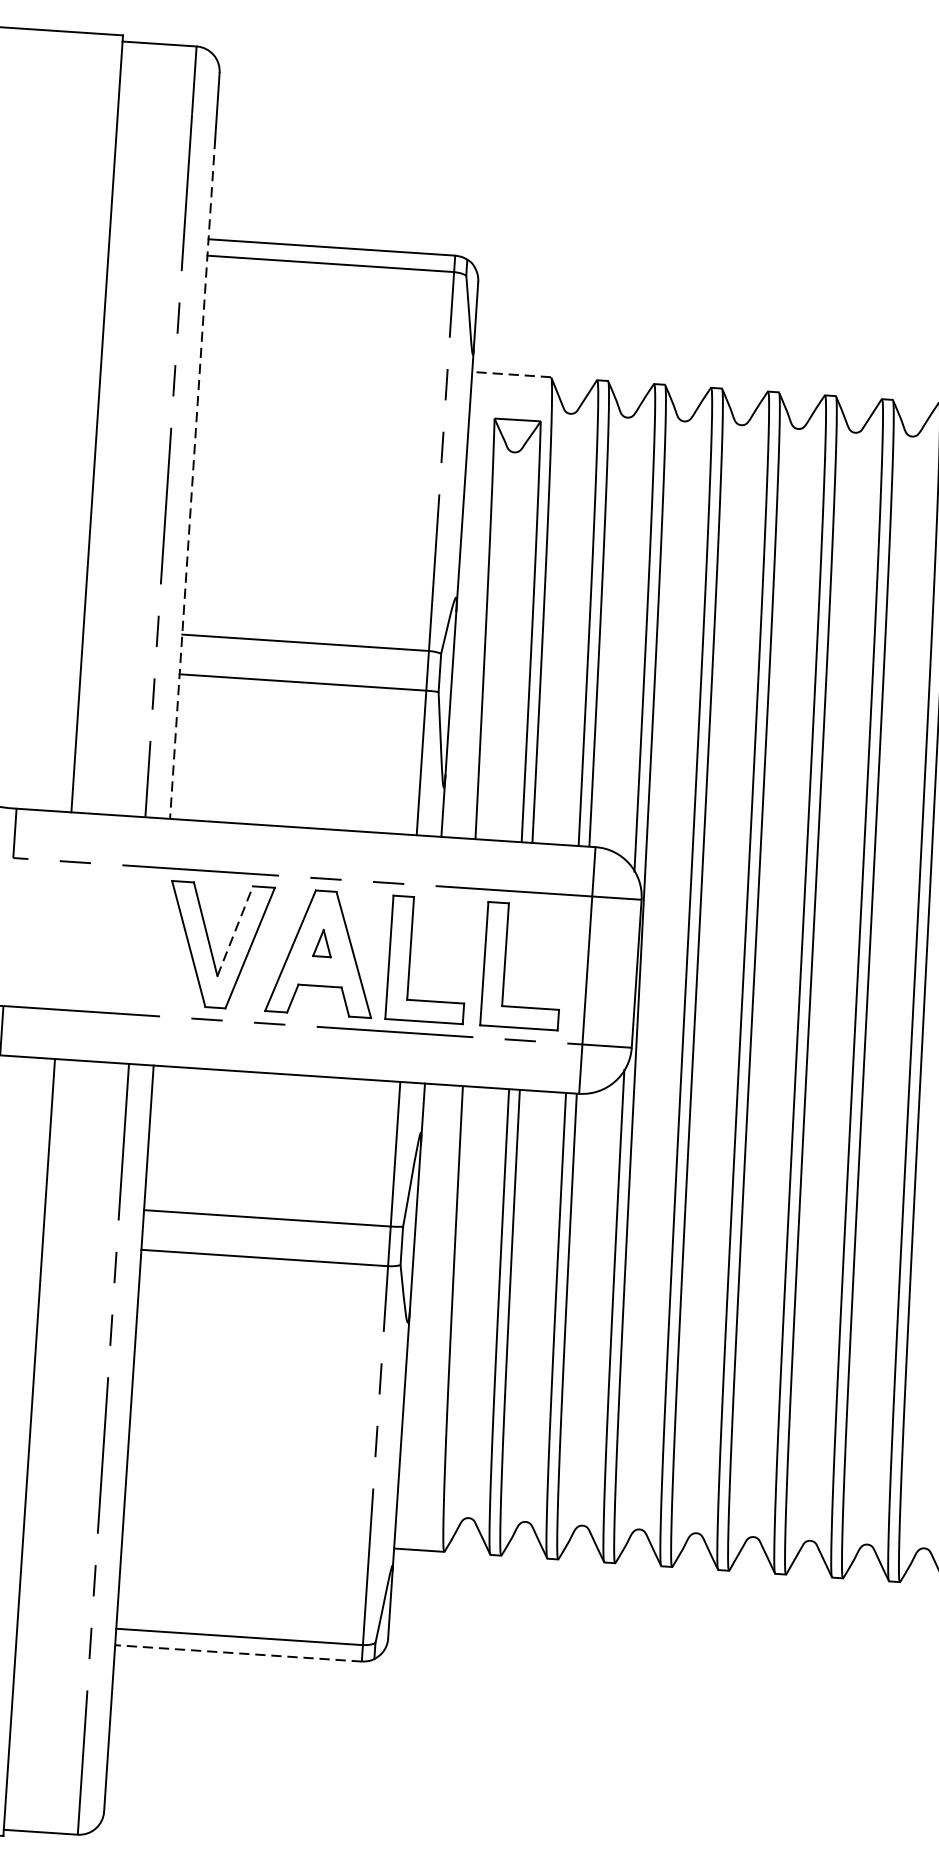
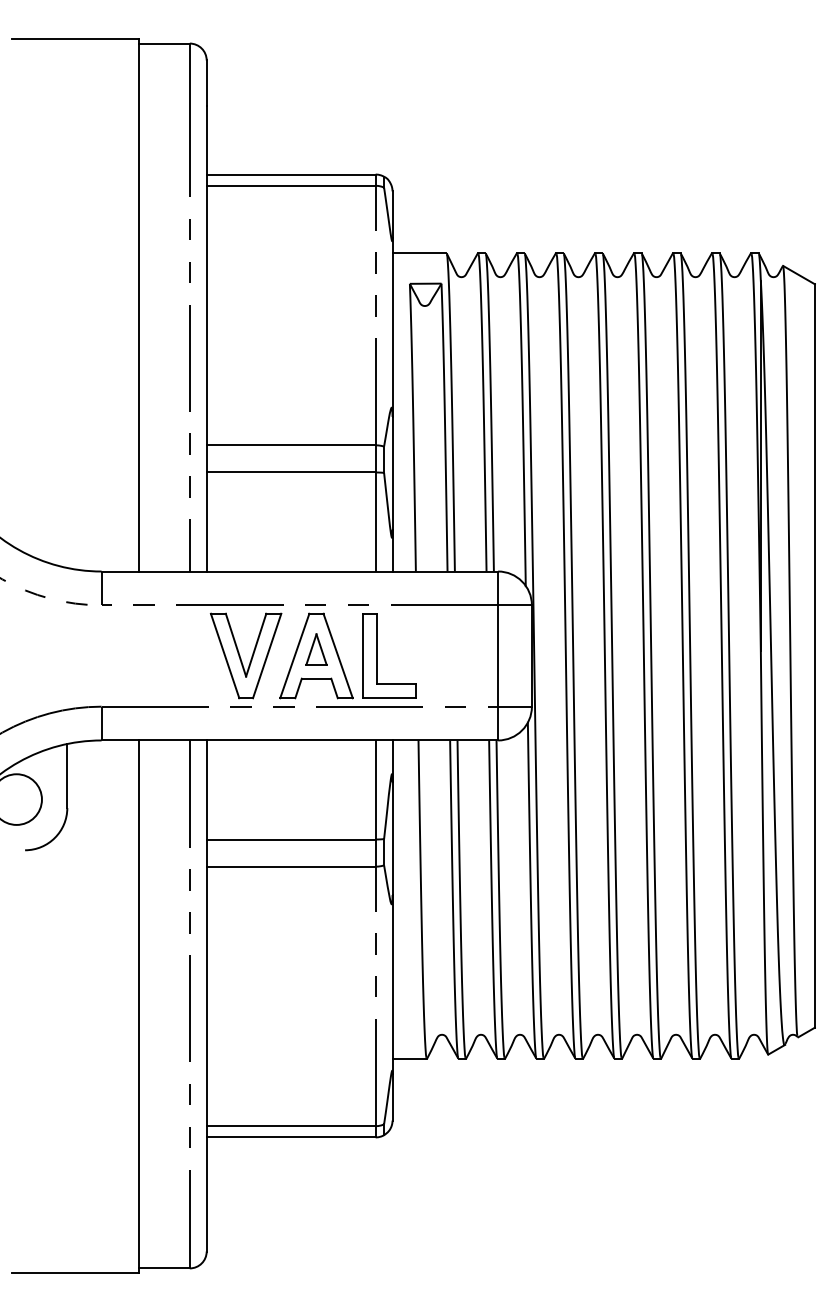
line: (511, 375) -> (419, 253), dashed -> solid
line: (192, 478) -> (206, 338), dashed -> solid
line: (235, 931) -> (256, 645), dashed -> solid
part: (322, 943) -> (316, 649), size x1.67
part: (506, 964) -> (442, 655), removed
line: (237, 1653) -> (290, 1137), dashed -> solid

